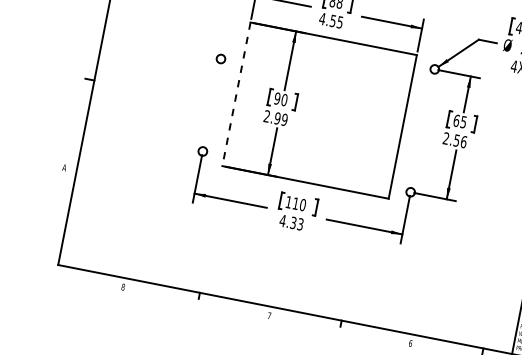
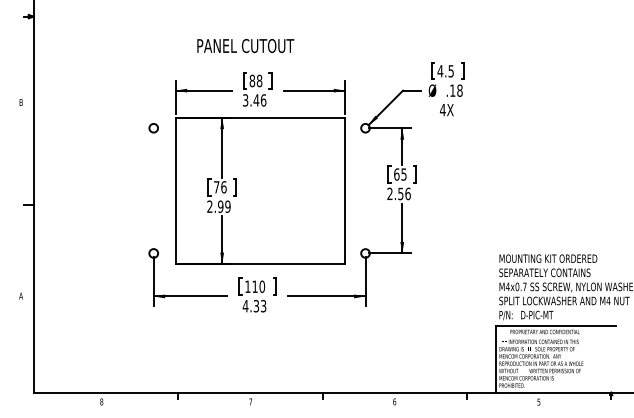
text: (331, 20) -> (254, 100), 4.55 -> 3.46
circle: (220, 59) -> (153, 128), moved
line: (236, 94) -> (175, 191), dashed -> solid
text: (281, 99) -> (220, 187), 90 -> 76

